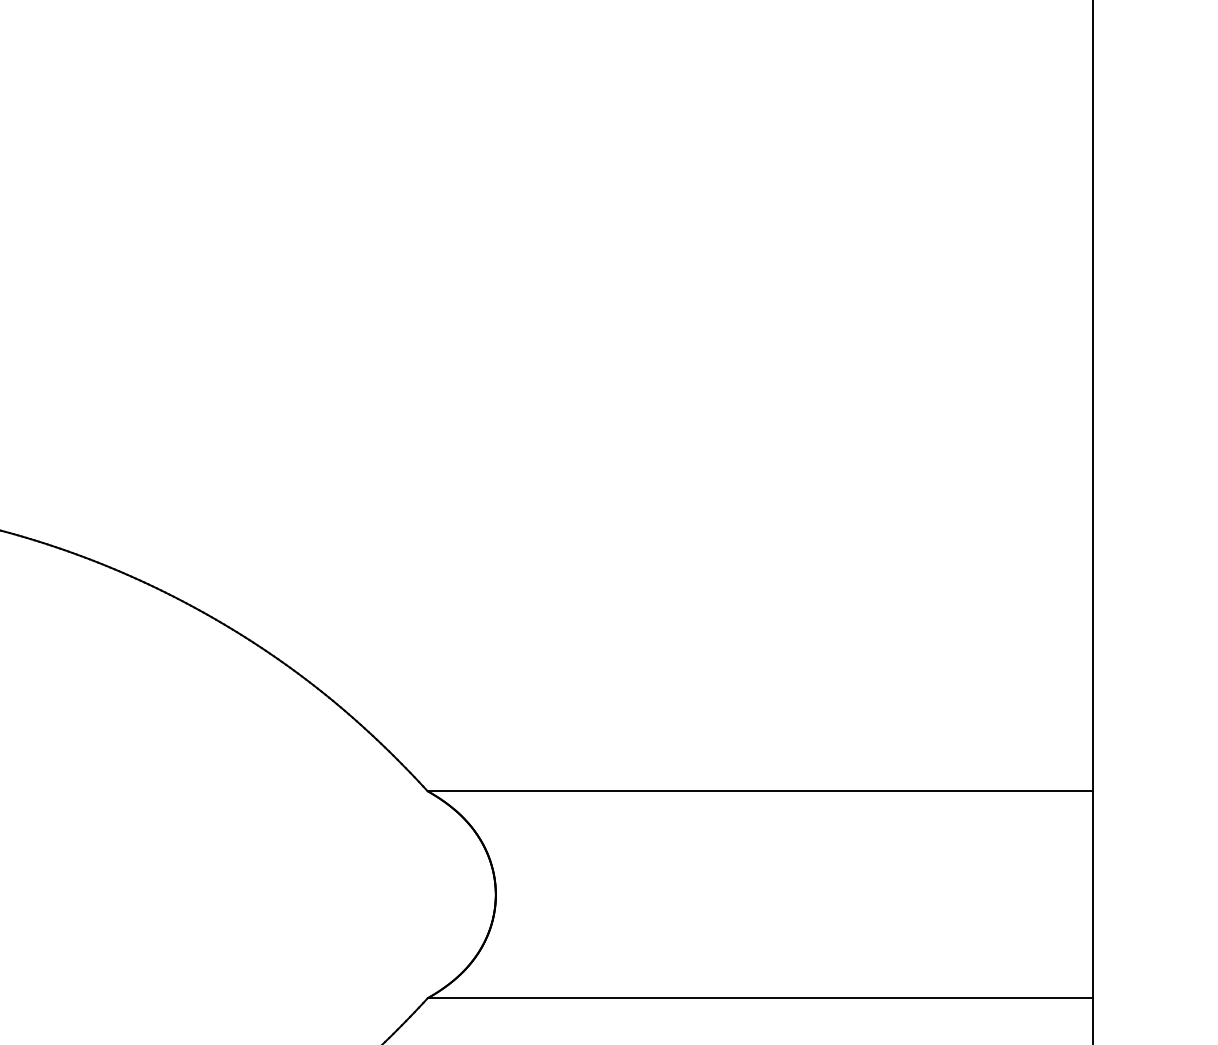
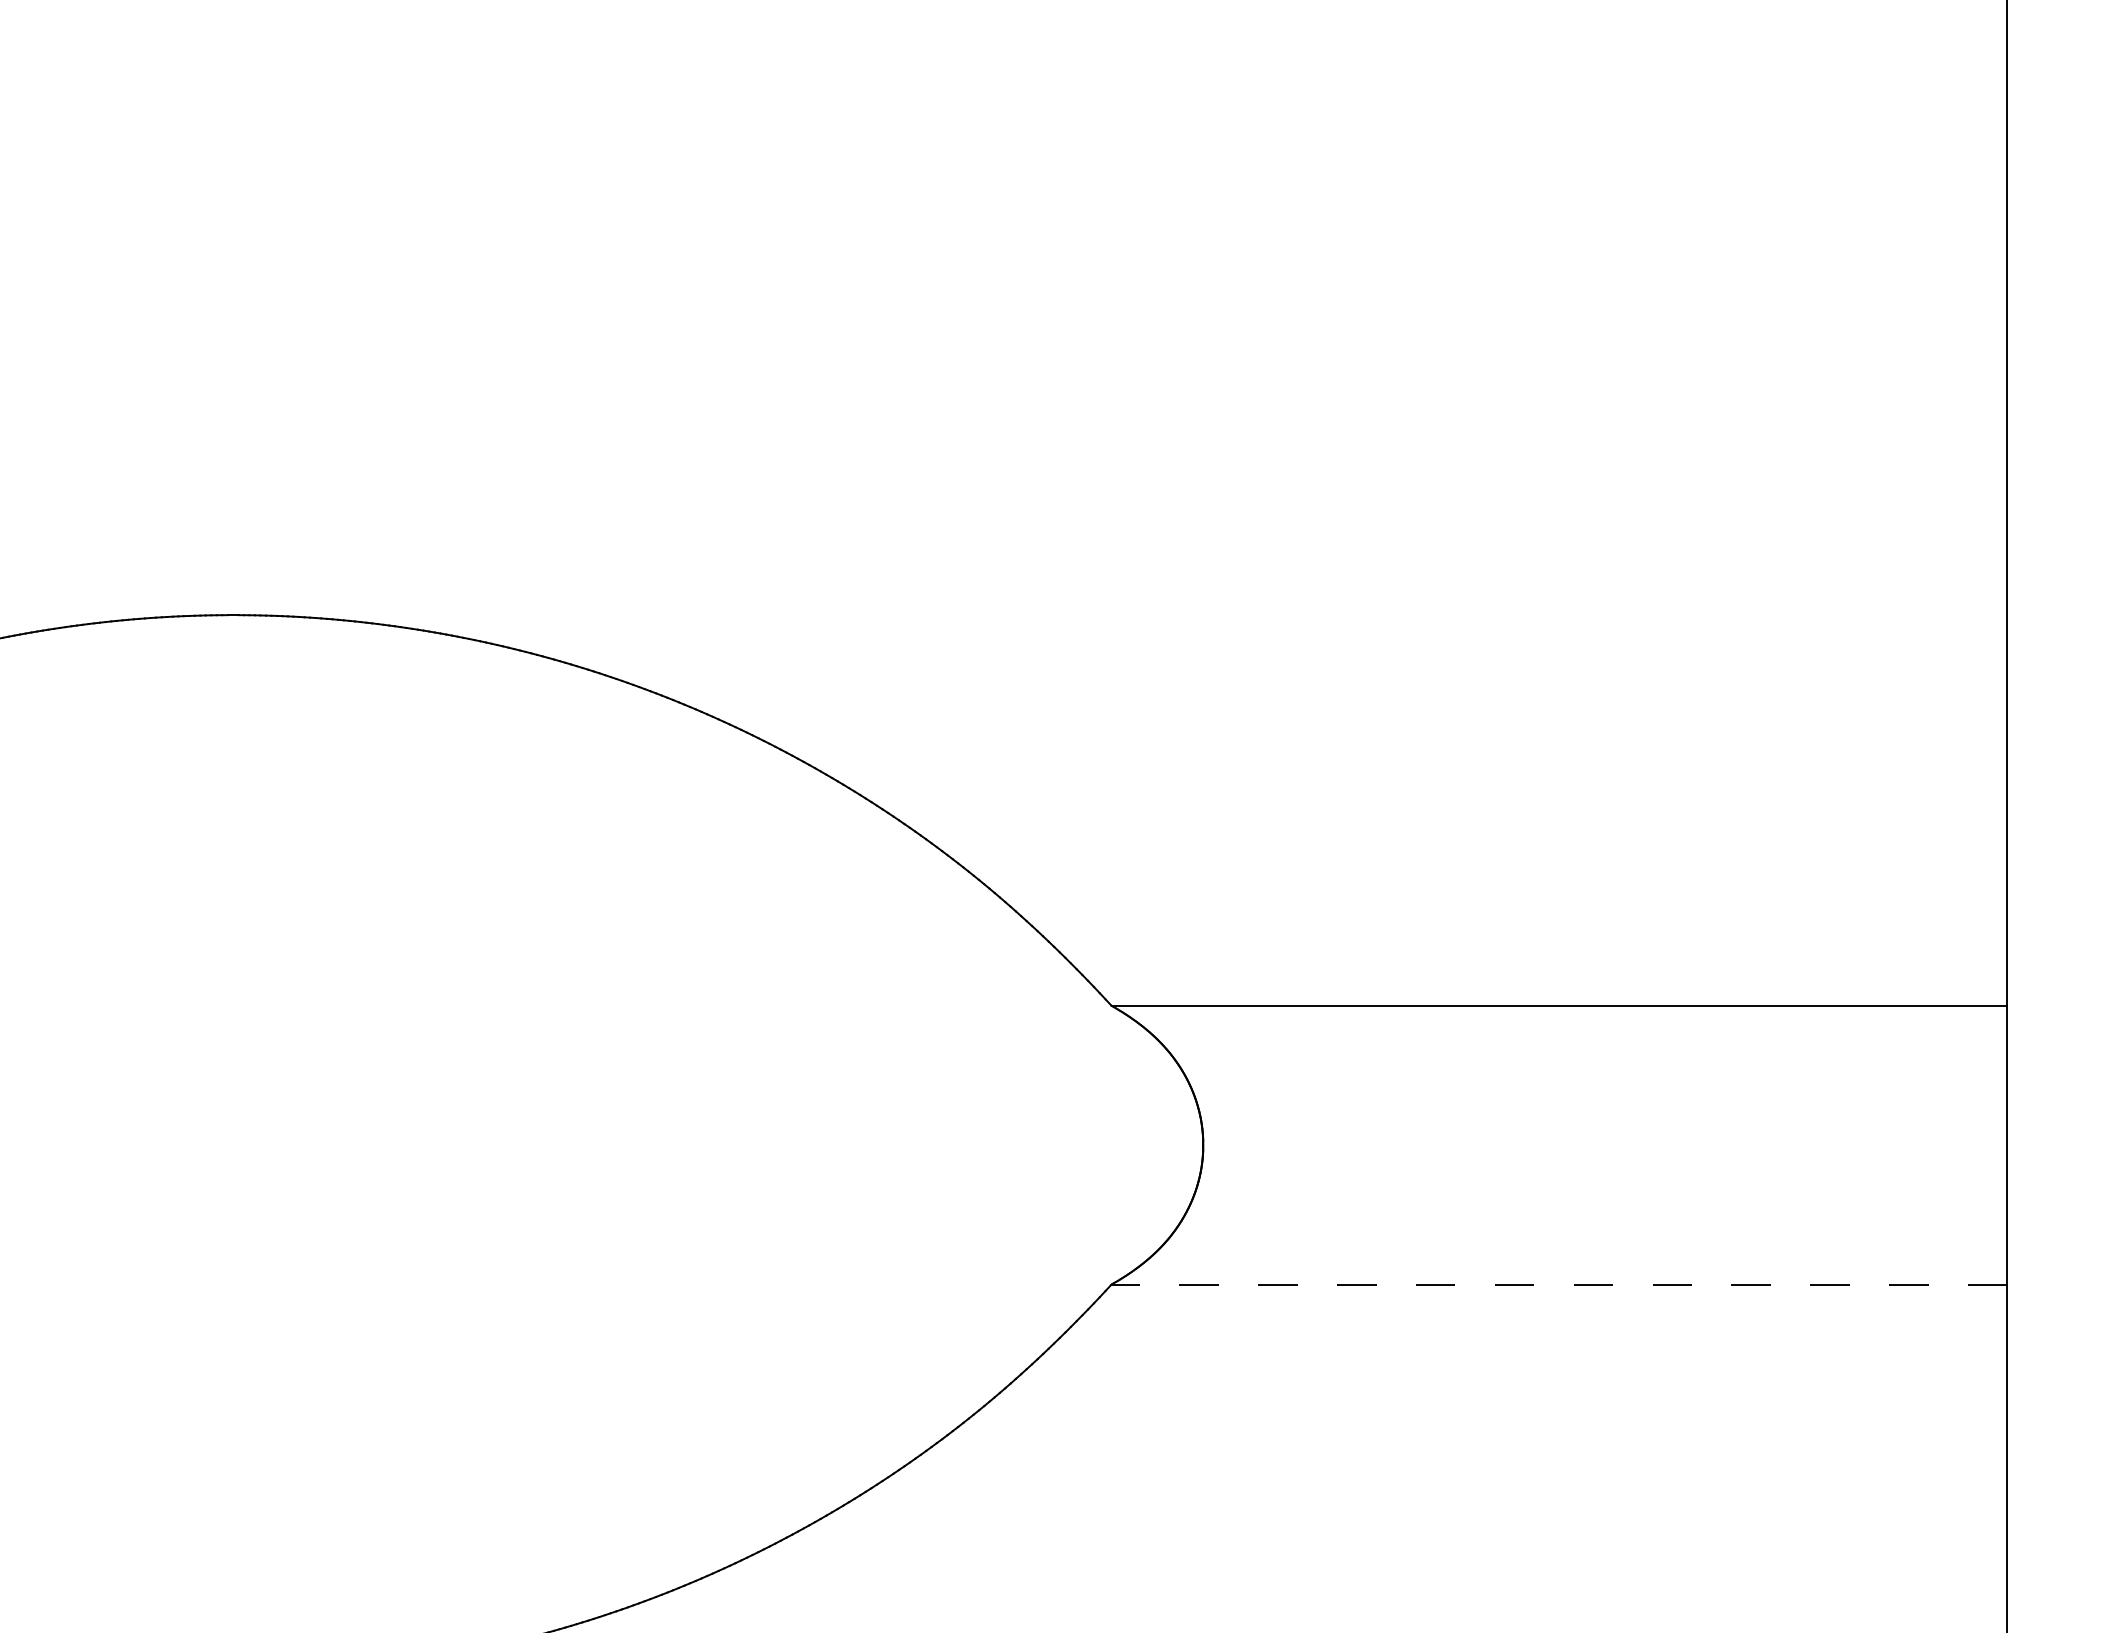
line: (760, 998) -> (1559, 1284), solid -> dashed

